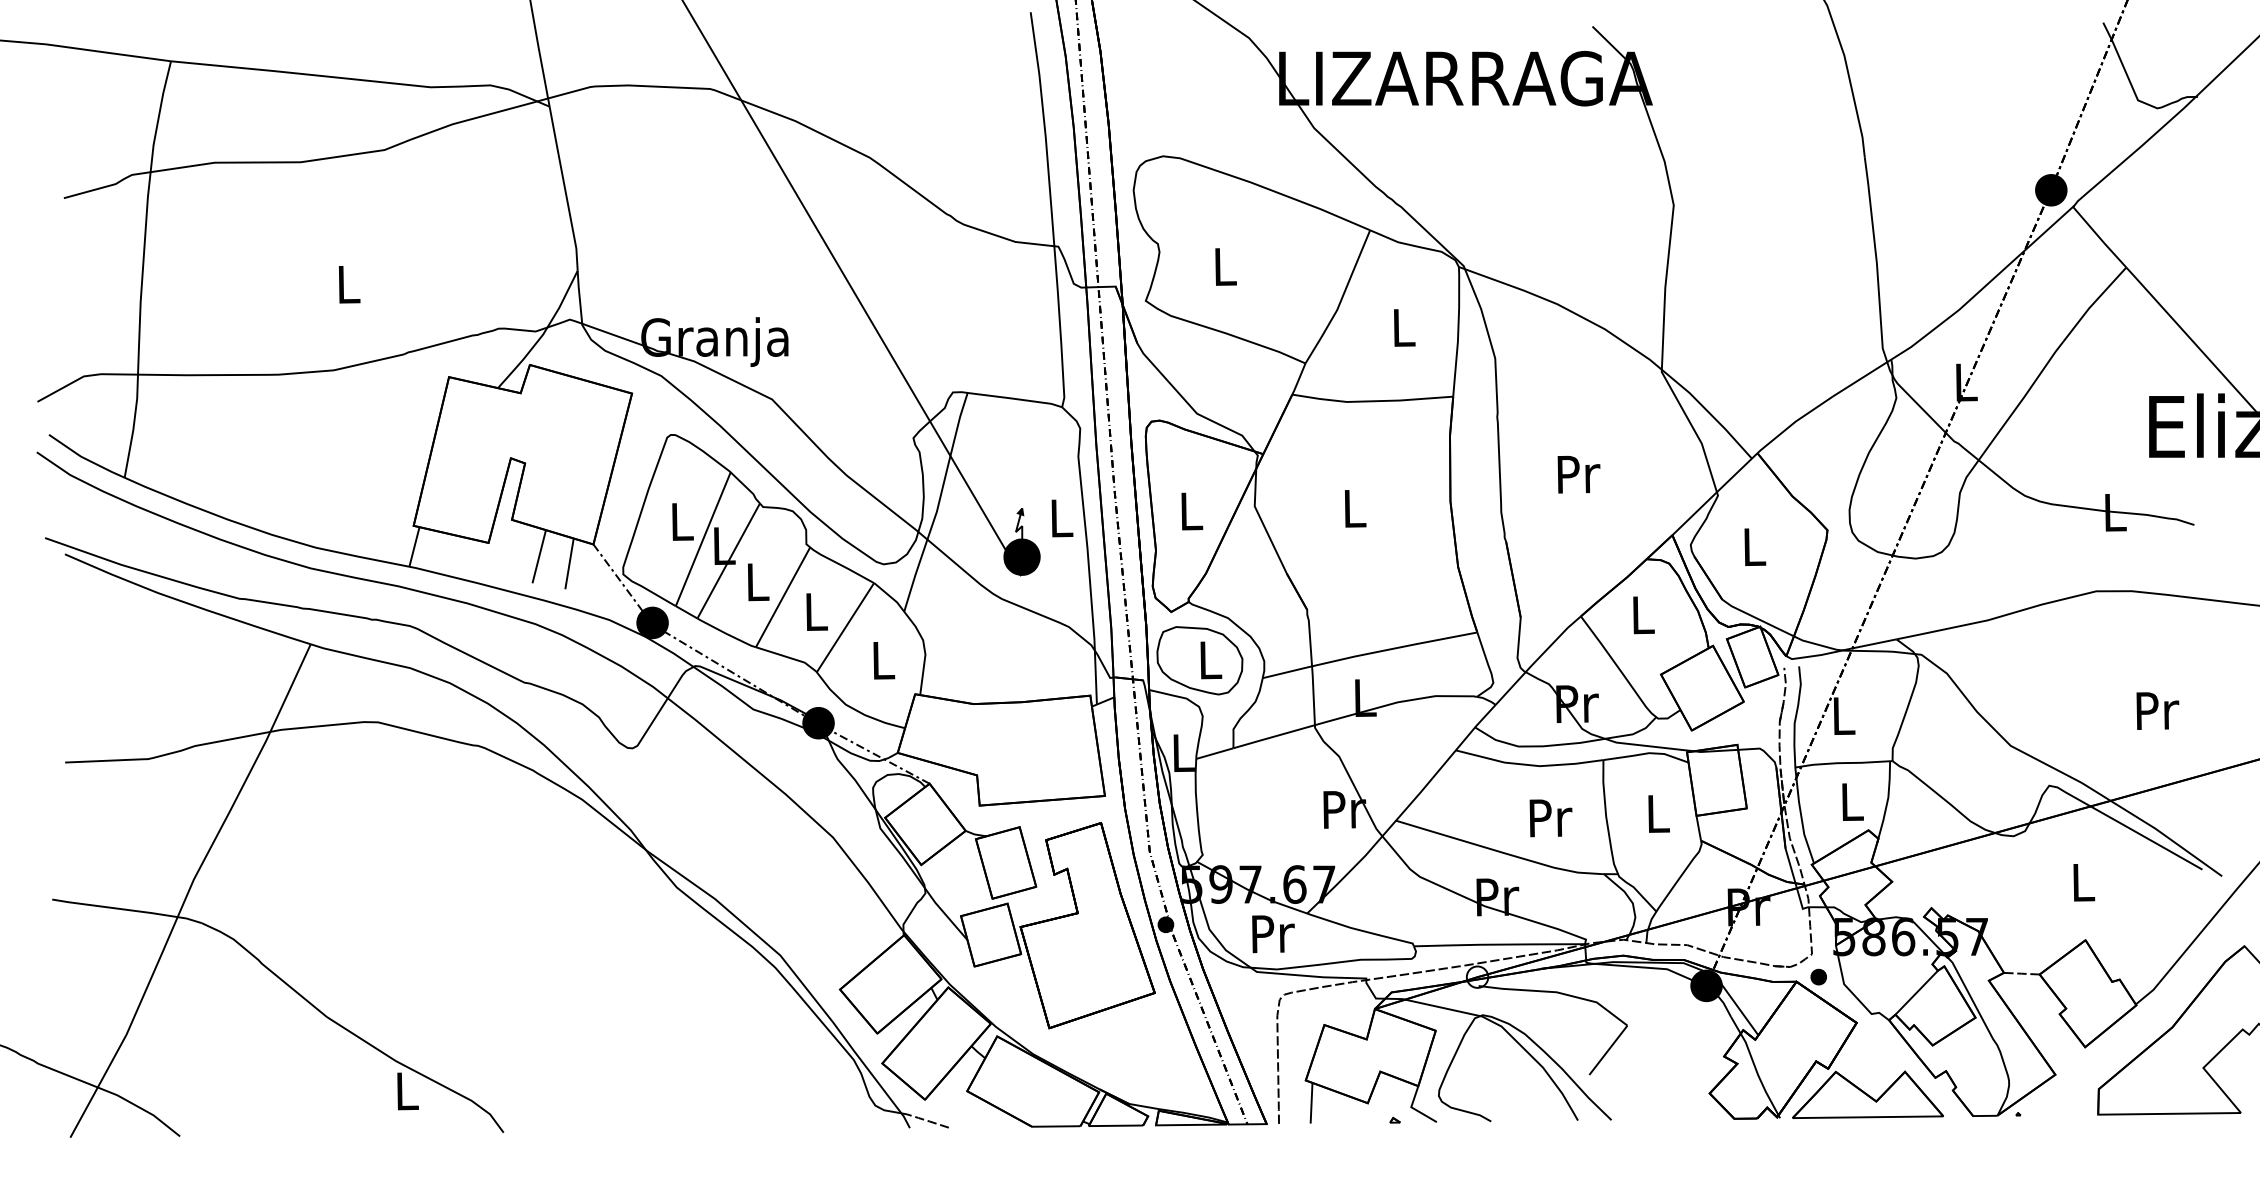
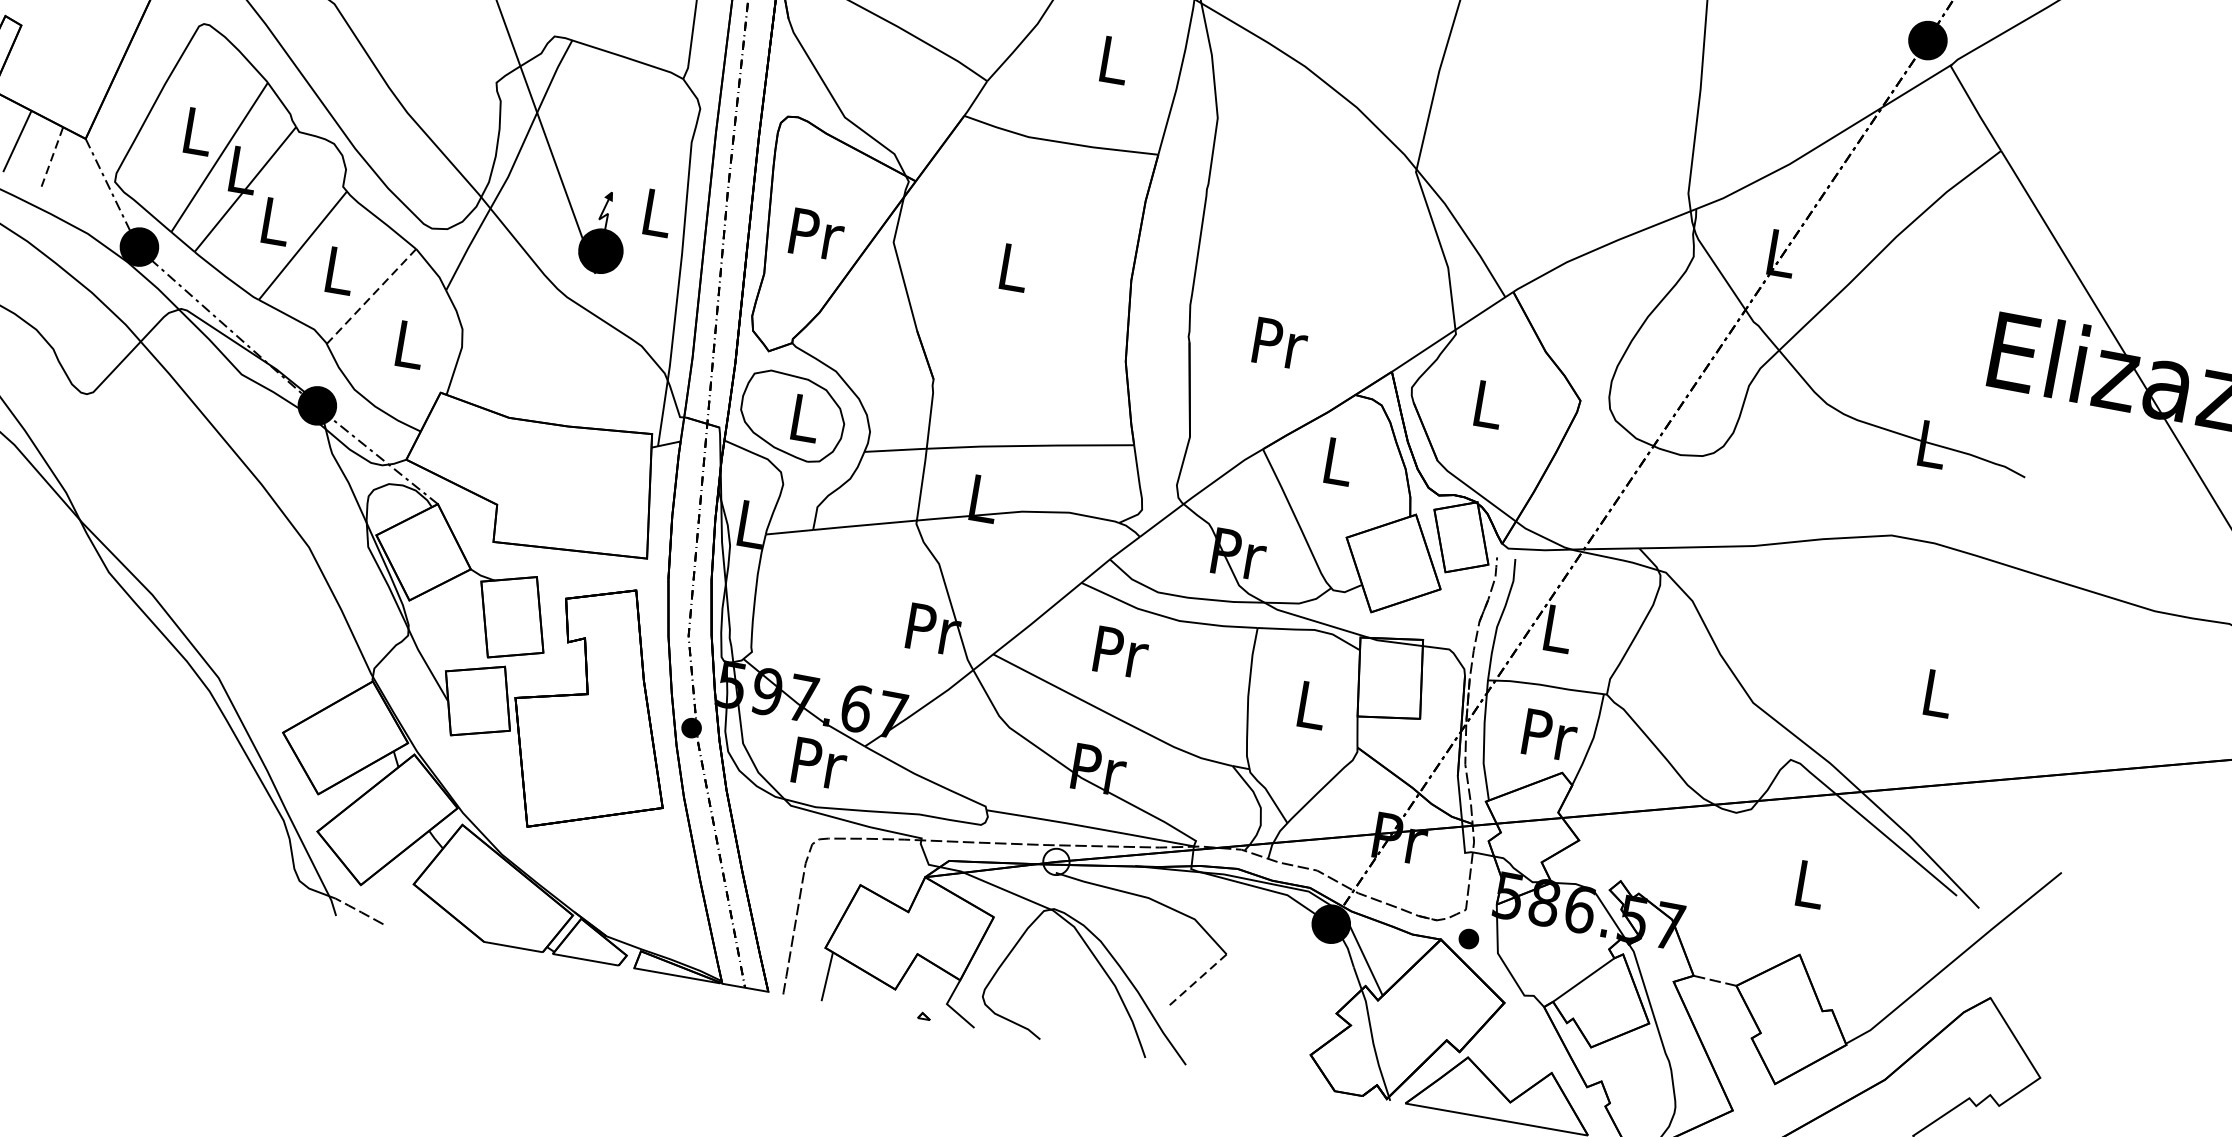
text: (1578, 474) -> (1279, 343), moved
text: (1192, 511) -> (817, 234), L -> Pr
line: (569, 563) -> (52, 156), solid -> dashed
line: (845, 627) -> (371, 296), solid -> dashed
text: (2157, 710) -> (1938, 693), Pr -> L
text: (1852, 802) -> (1549, 735), L -> Pr
text: (1550, 818) -> (1120, 652), moved
line: (1608, 1050) -> (1198, 980), solid -> dashed

